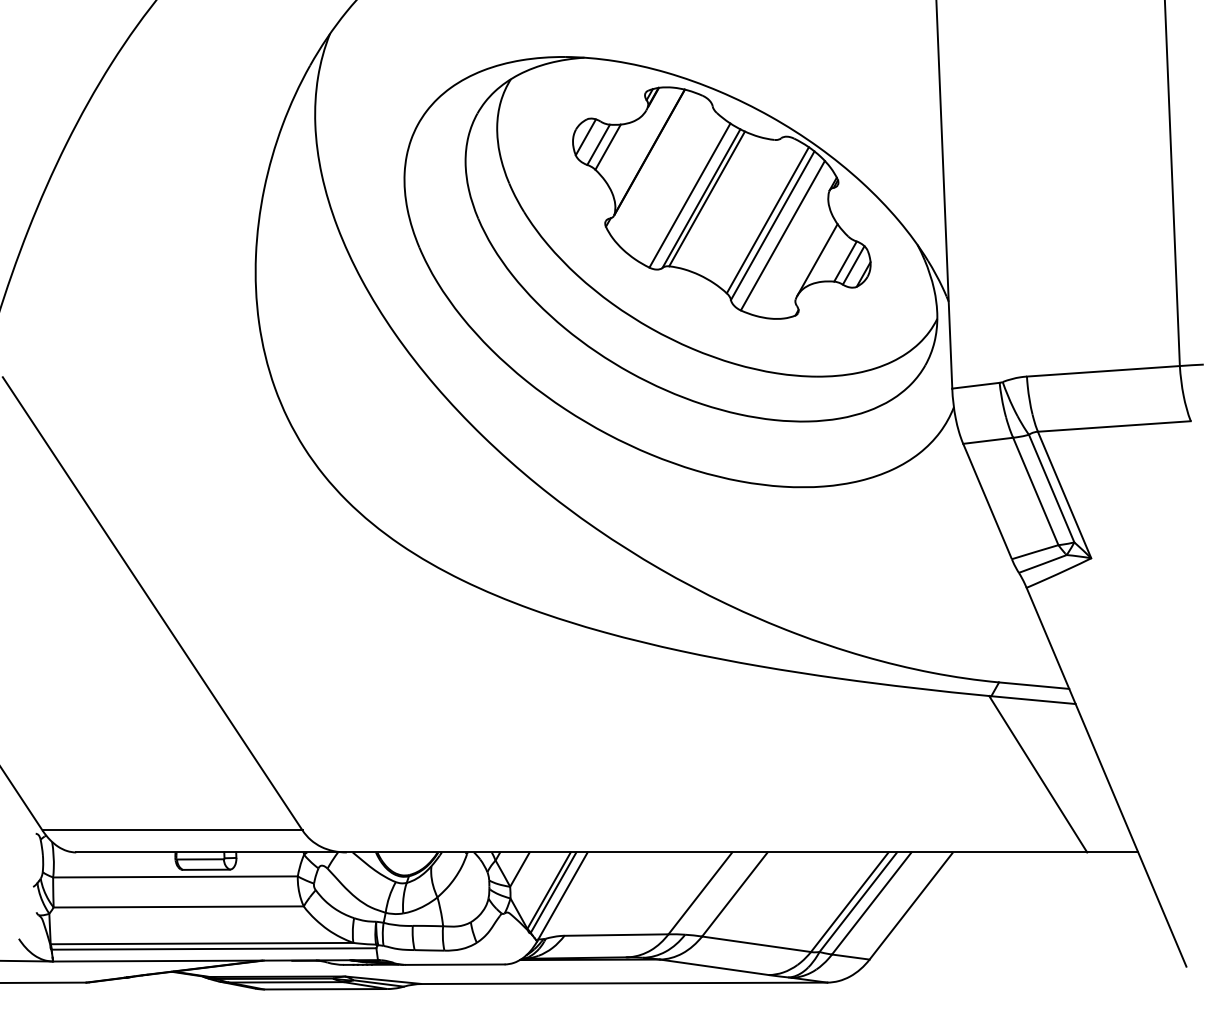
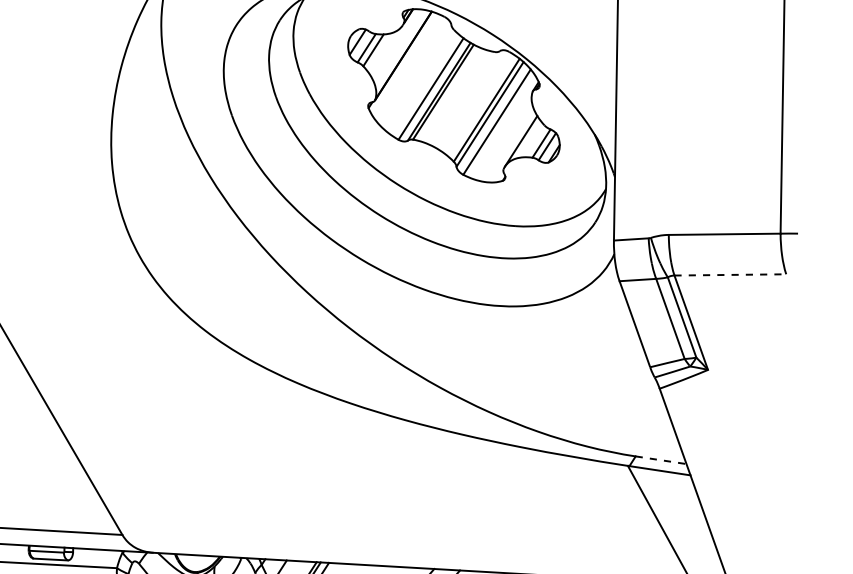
line: (1114, 426) -> (730, 274), solid -> dashed
line: (1034, 685) -> (661, 460), solid -> dashed

